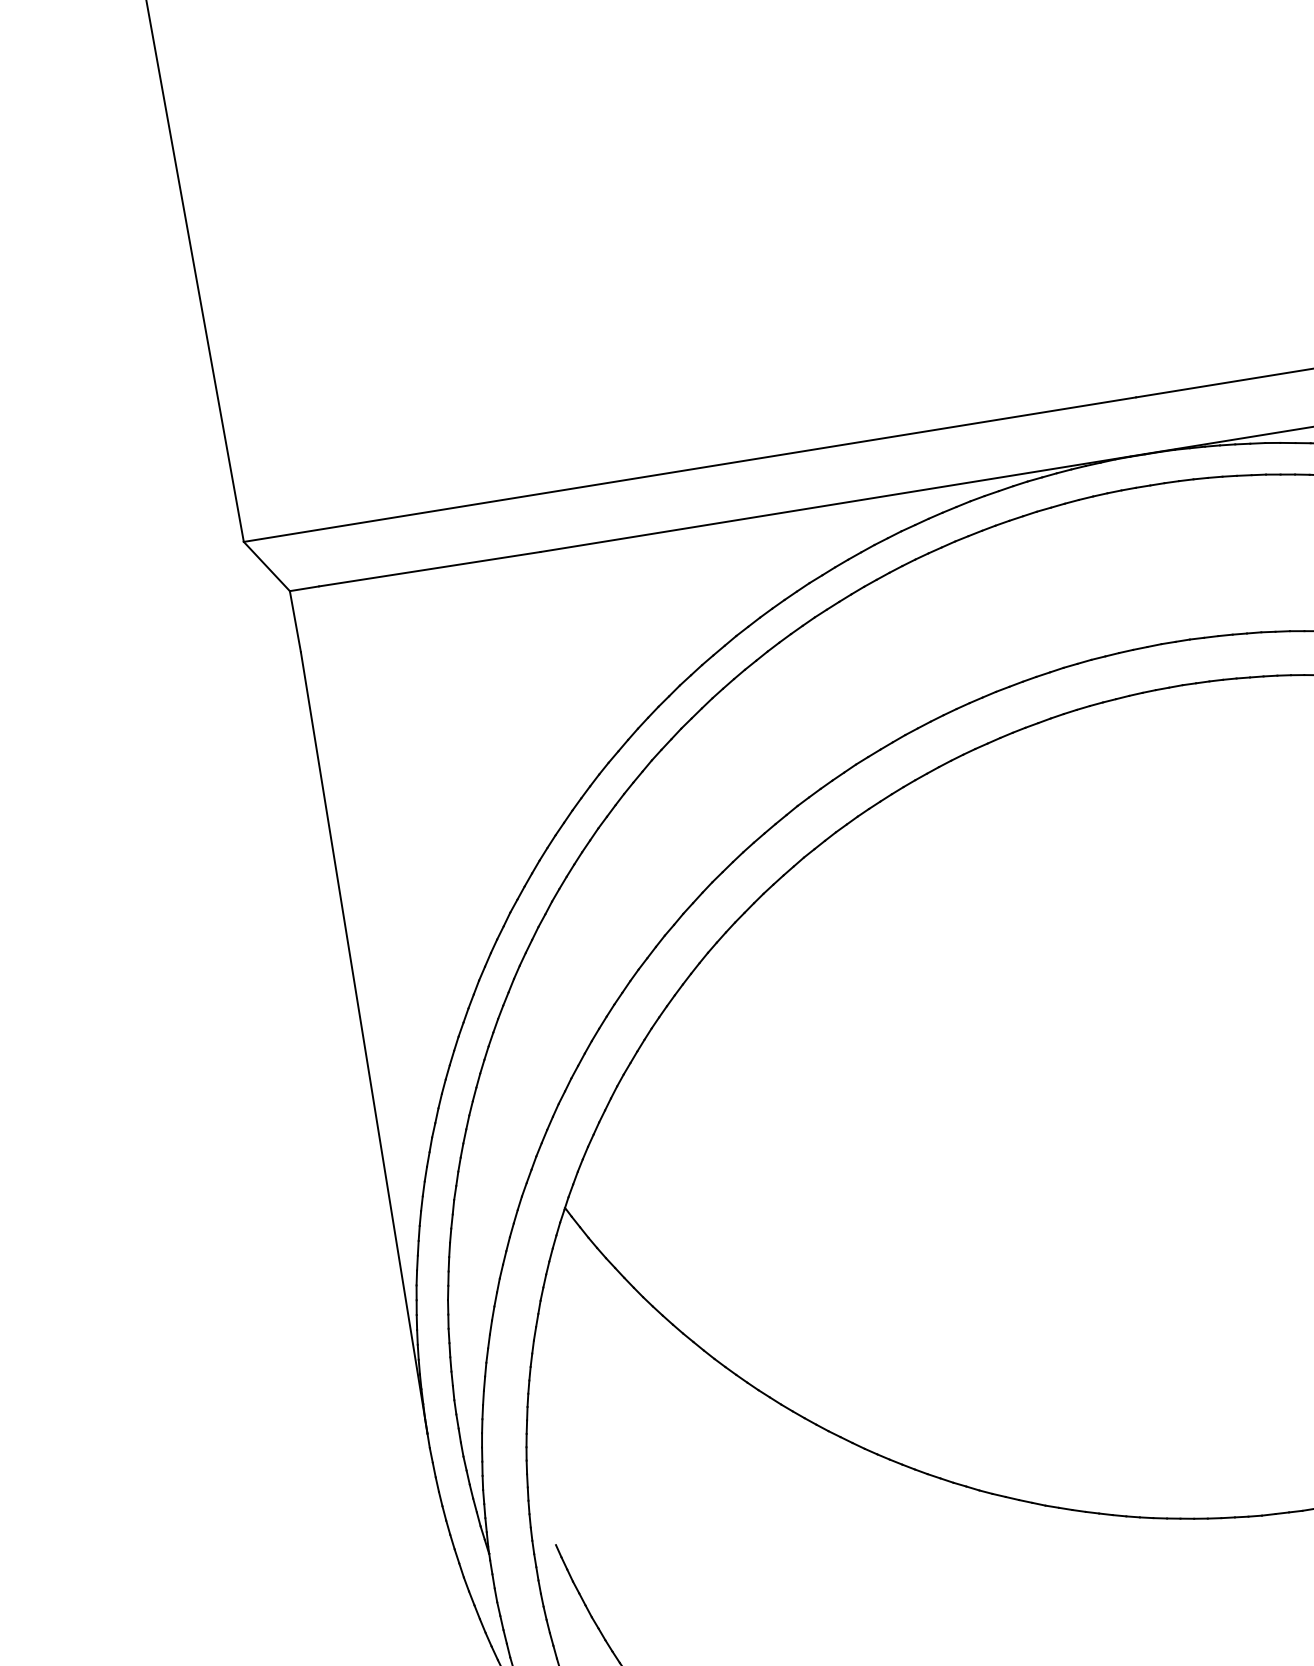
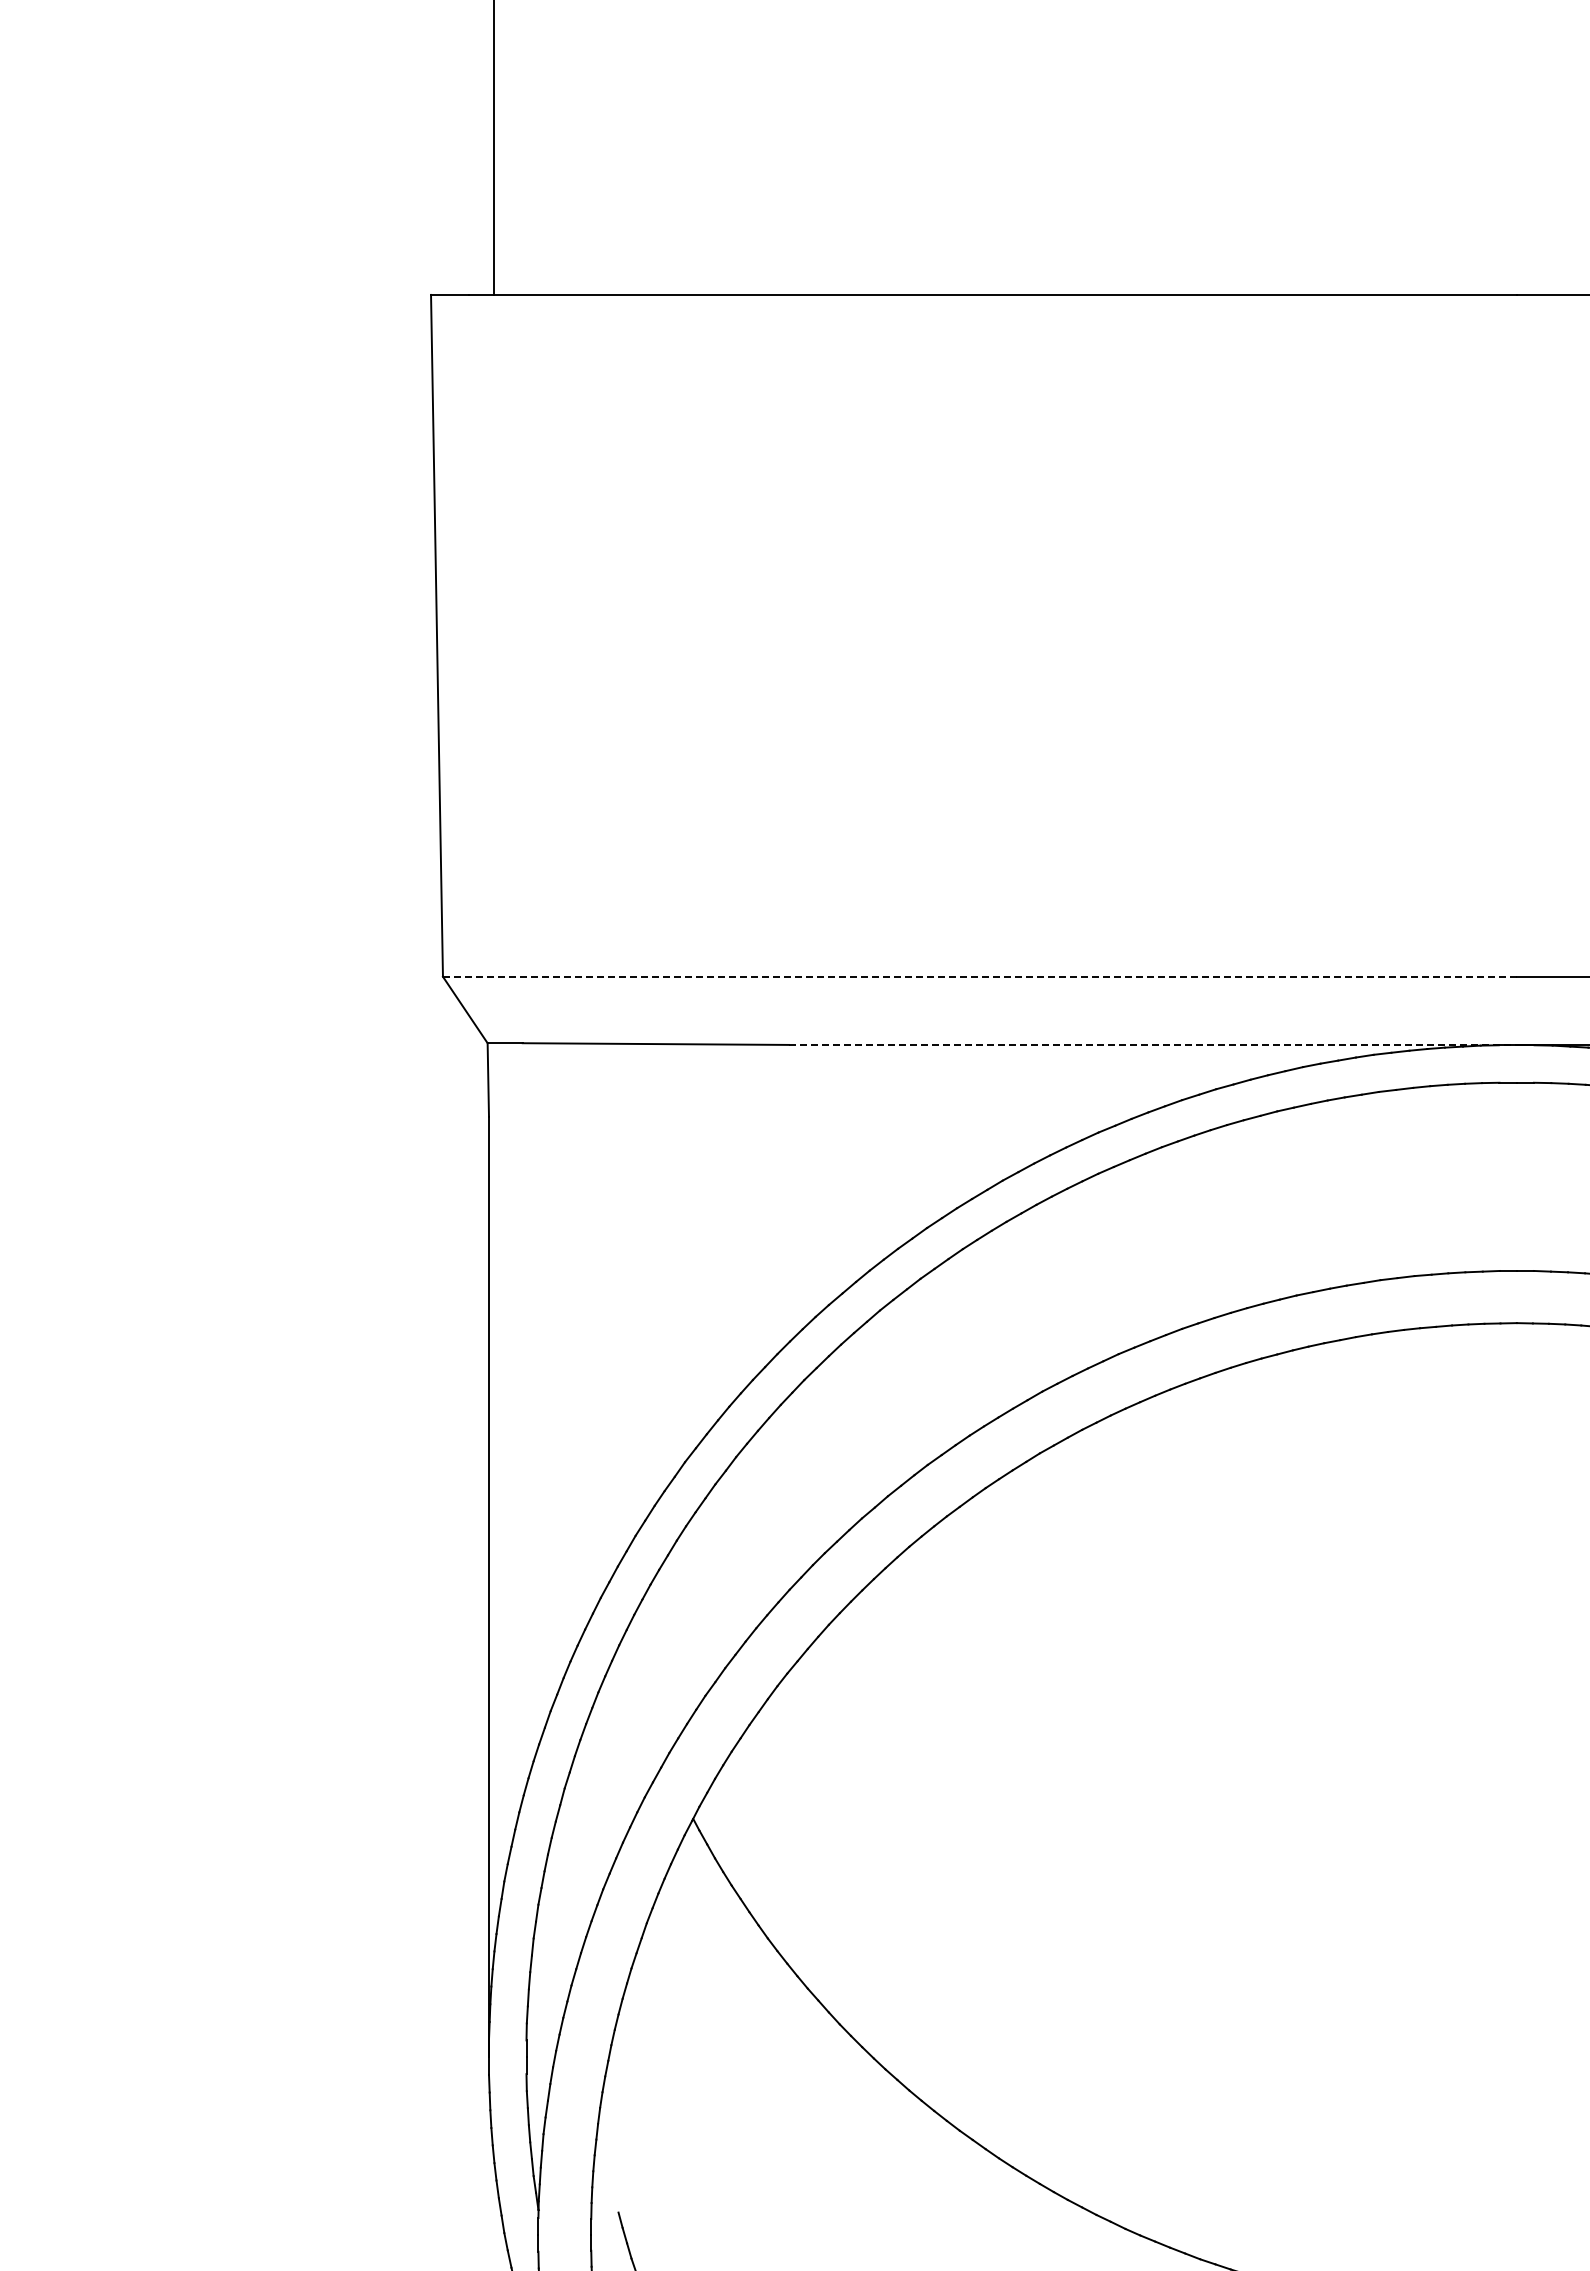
line: (689, 469) -> (979, 976), solid -> dashed
line: (842, 502) -> (1152, 1044), solid -> dashed

